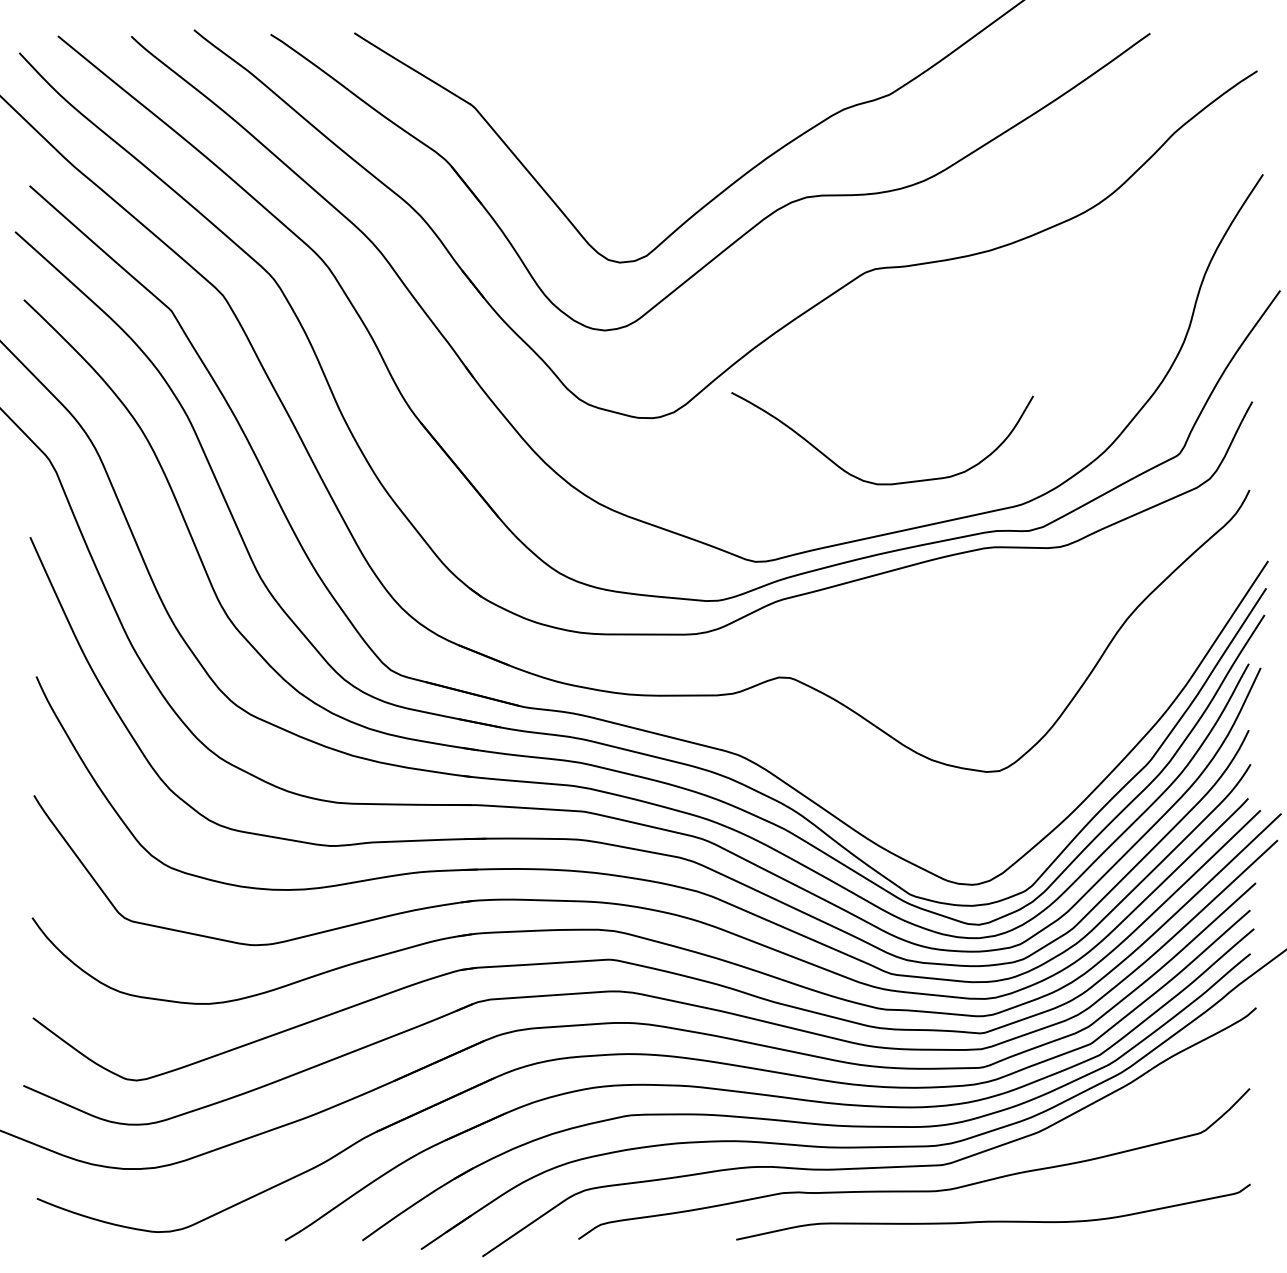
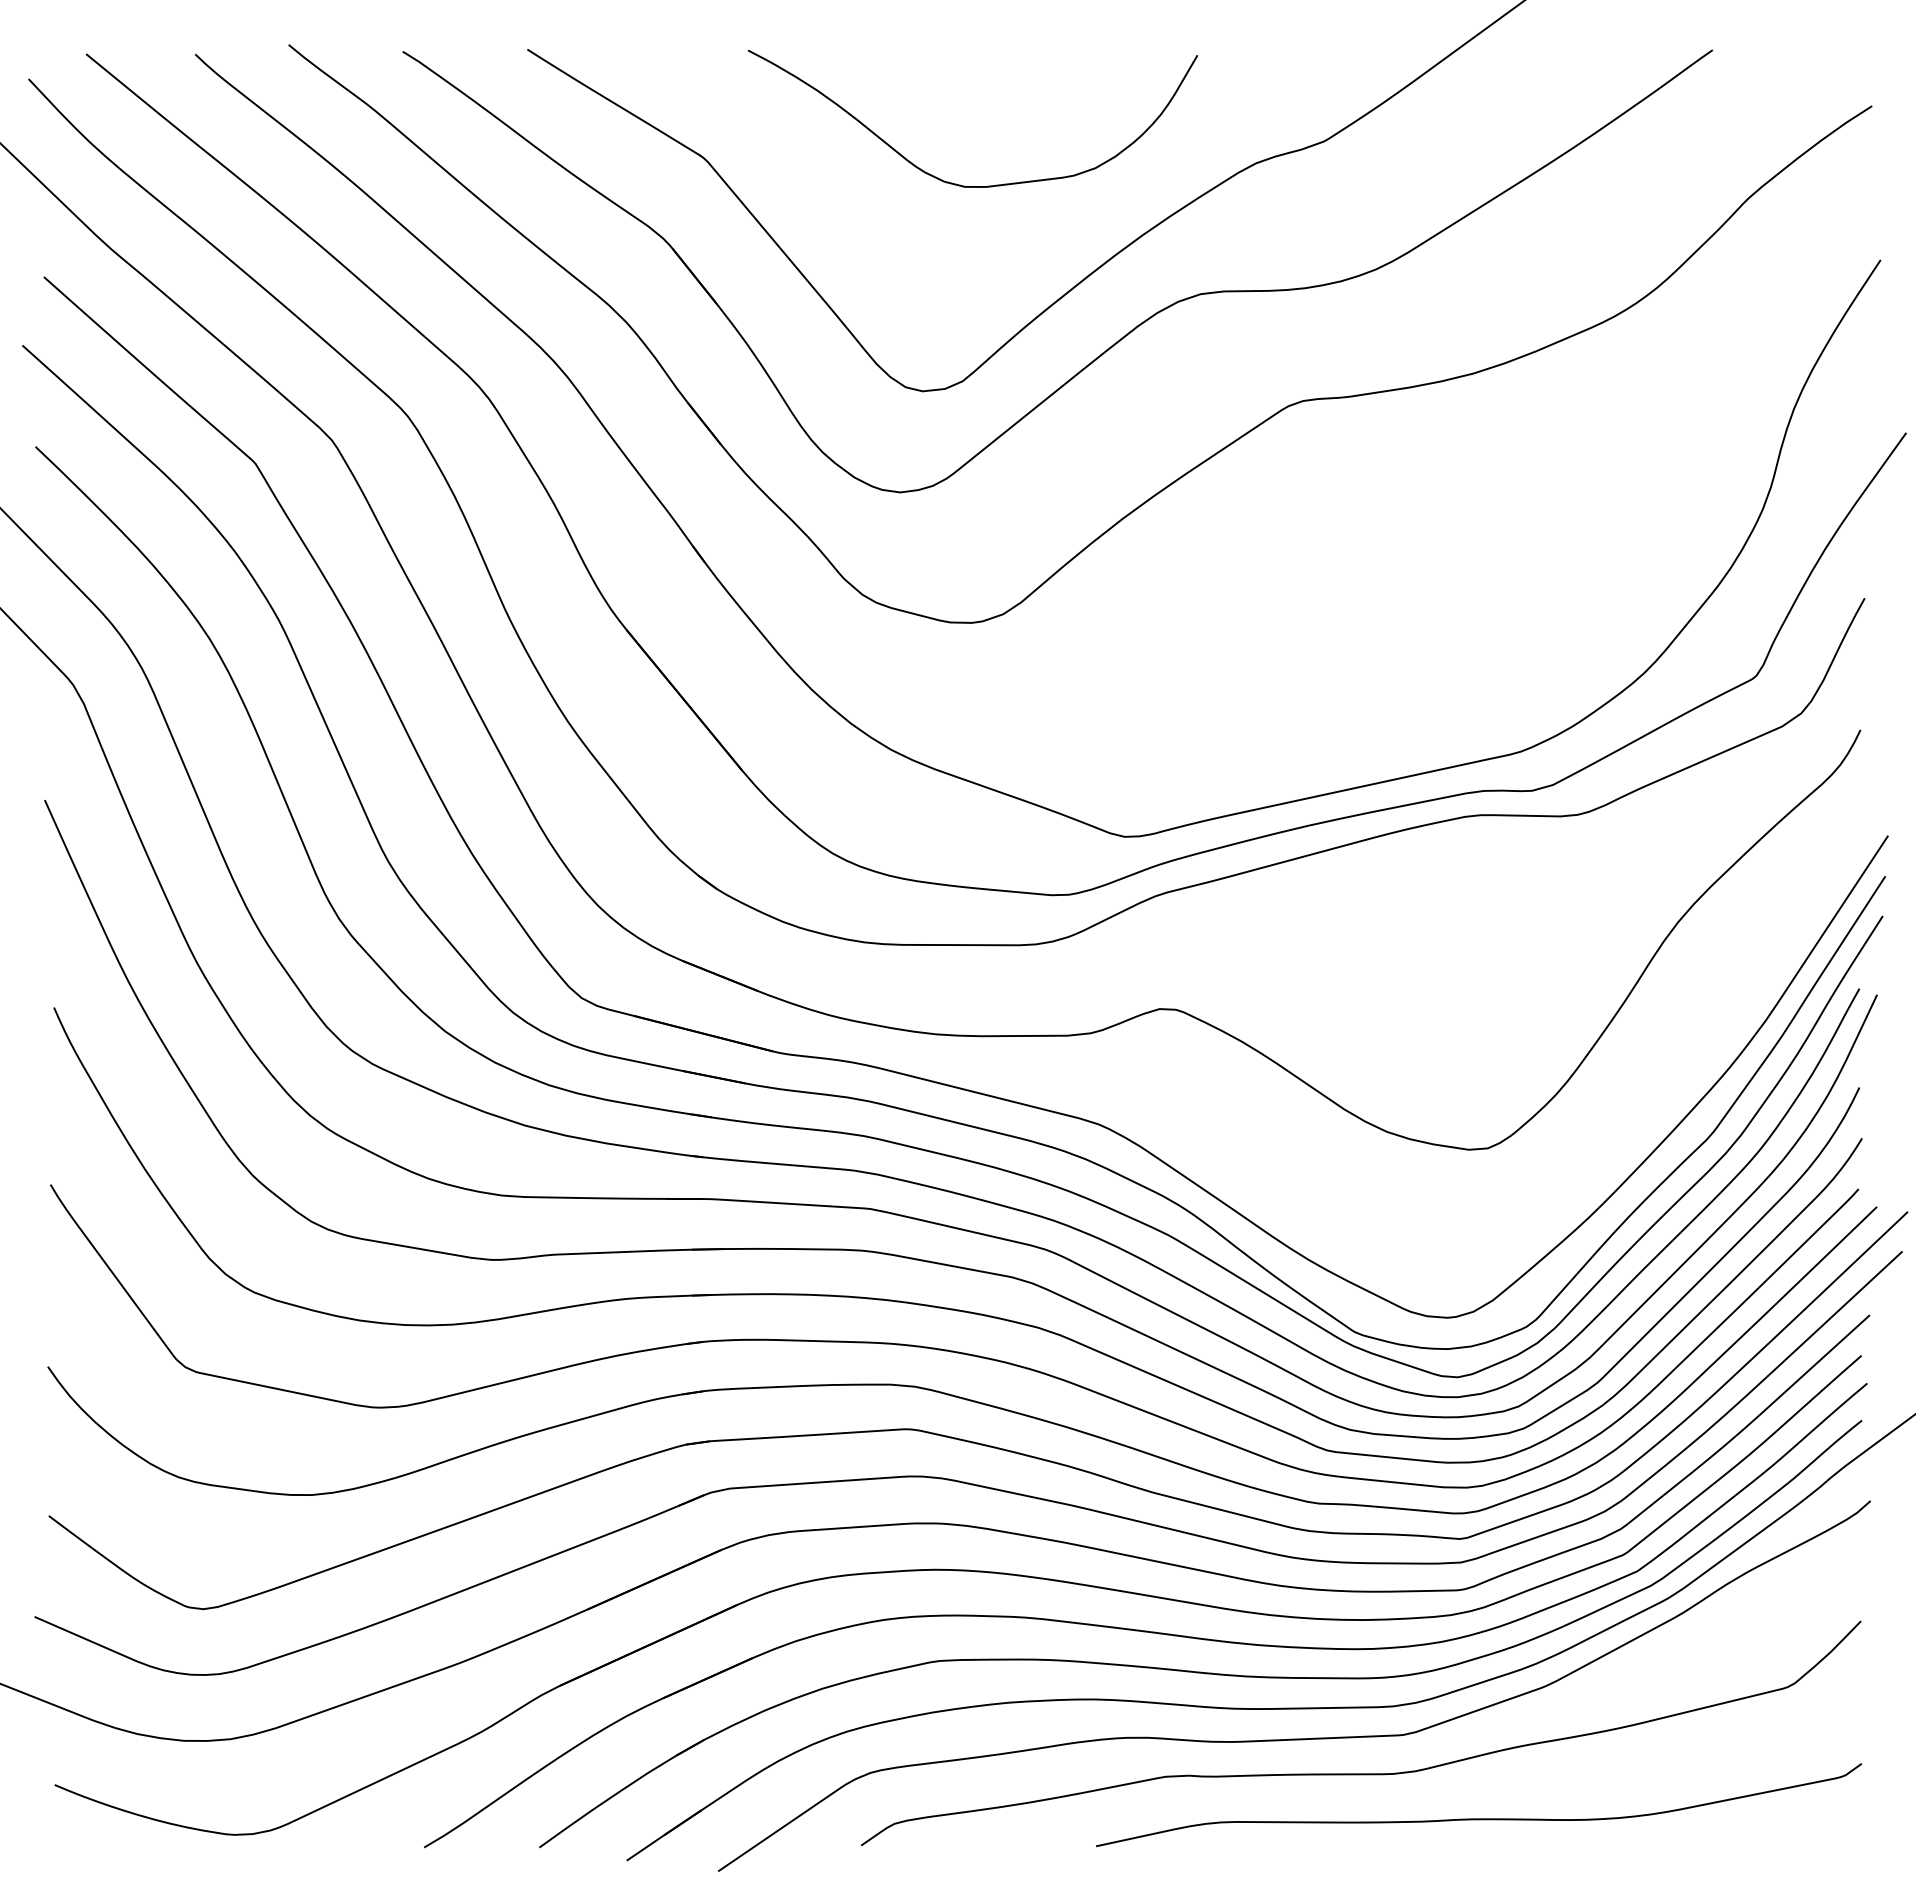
curve: (870, 481) -> (955, 182), moved

